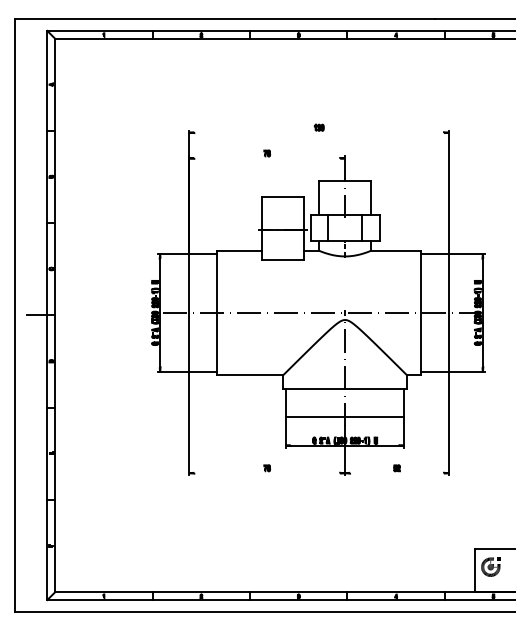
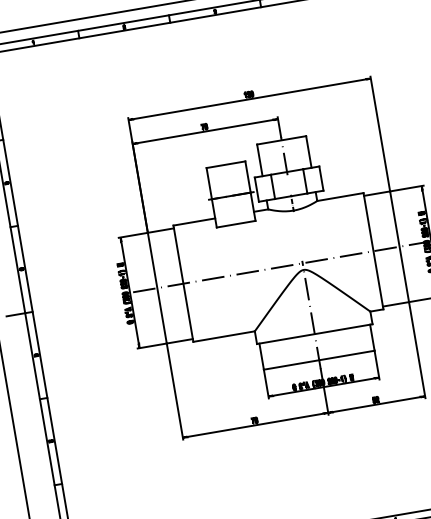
line: (319, 132) -> (249, 99), added
line: (267, 158) -> (205, 131), added
line: (267, 473) -> (255, 425), added
line: (397, 473) -> (377, 404), added

